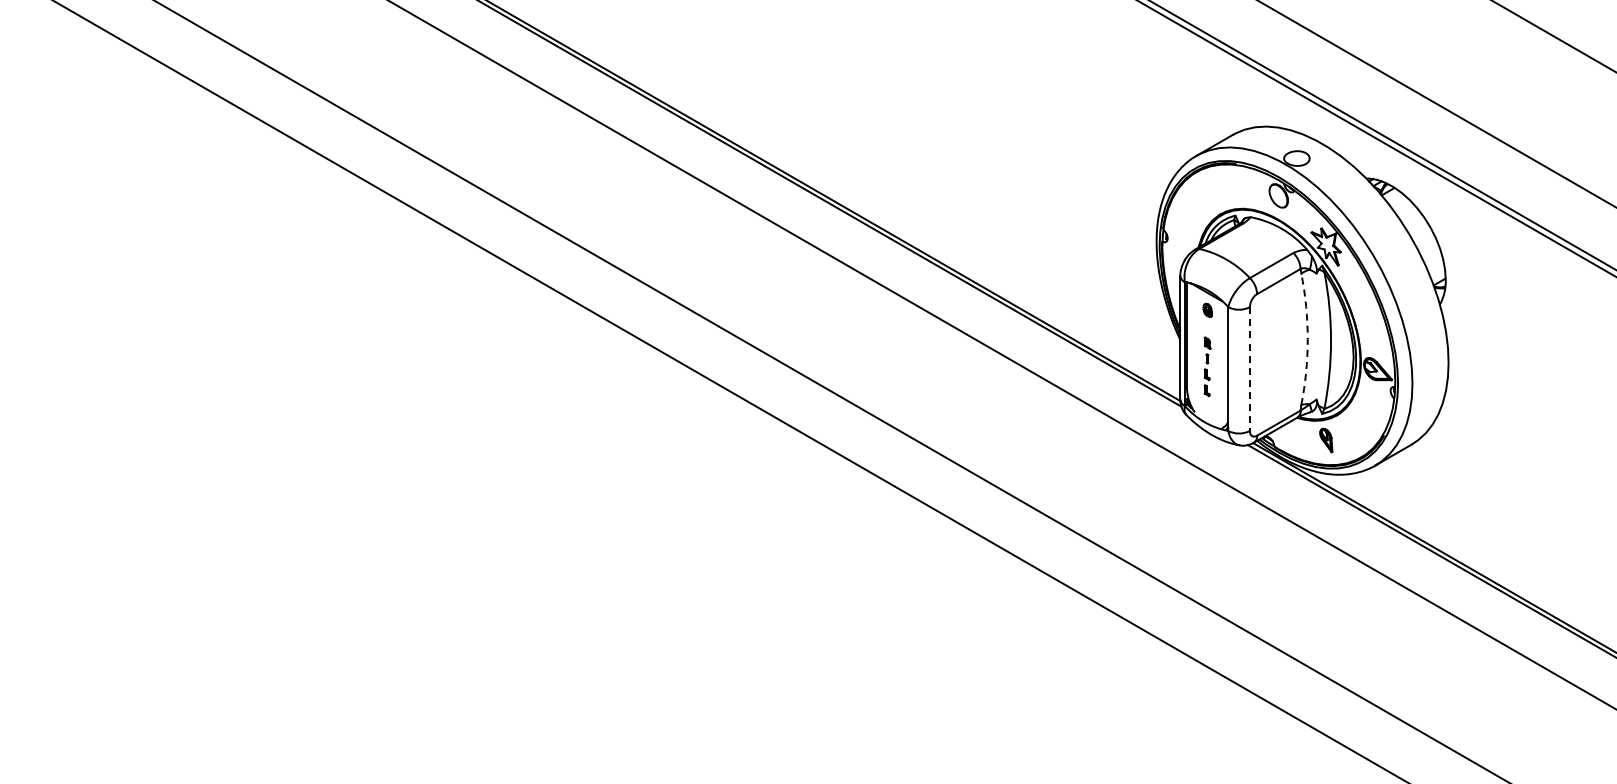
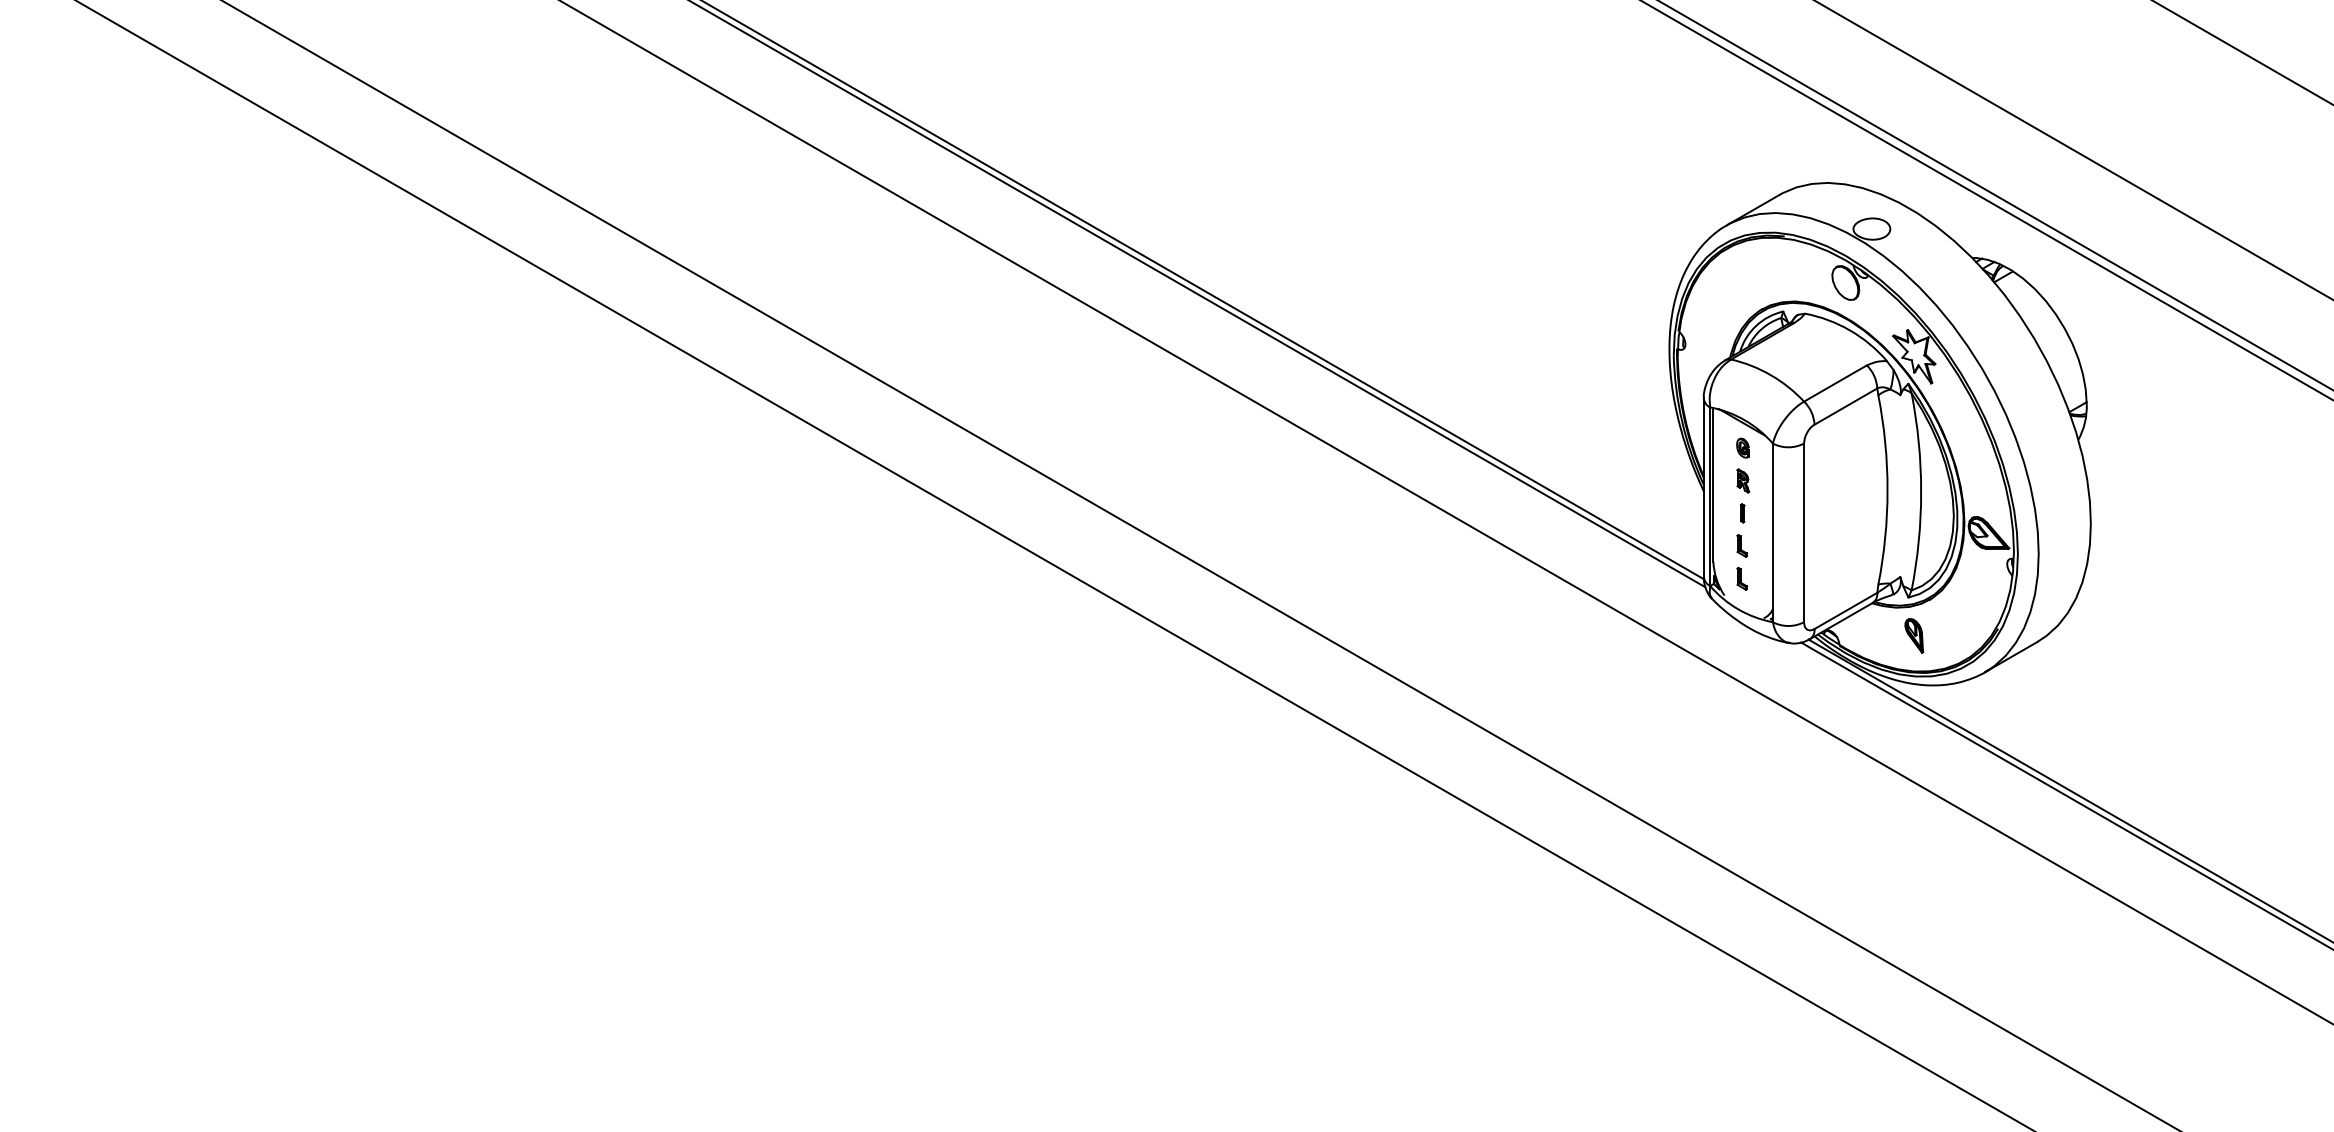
arc: (1307, 339) -> (1887, 490), dashed -> solid
part: (1207, 366) -> (1742, 529), size x1.43
line: (1249, 369) -> (1803, 533), dashed -> solid

